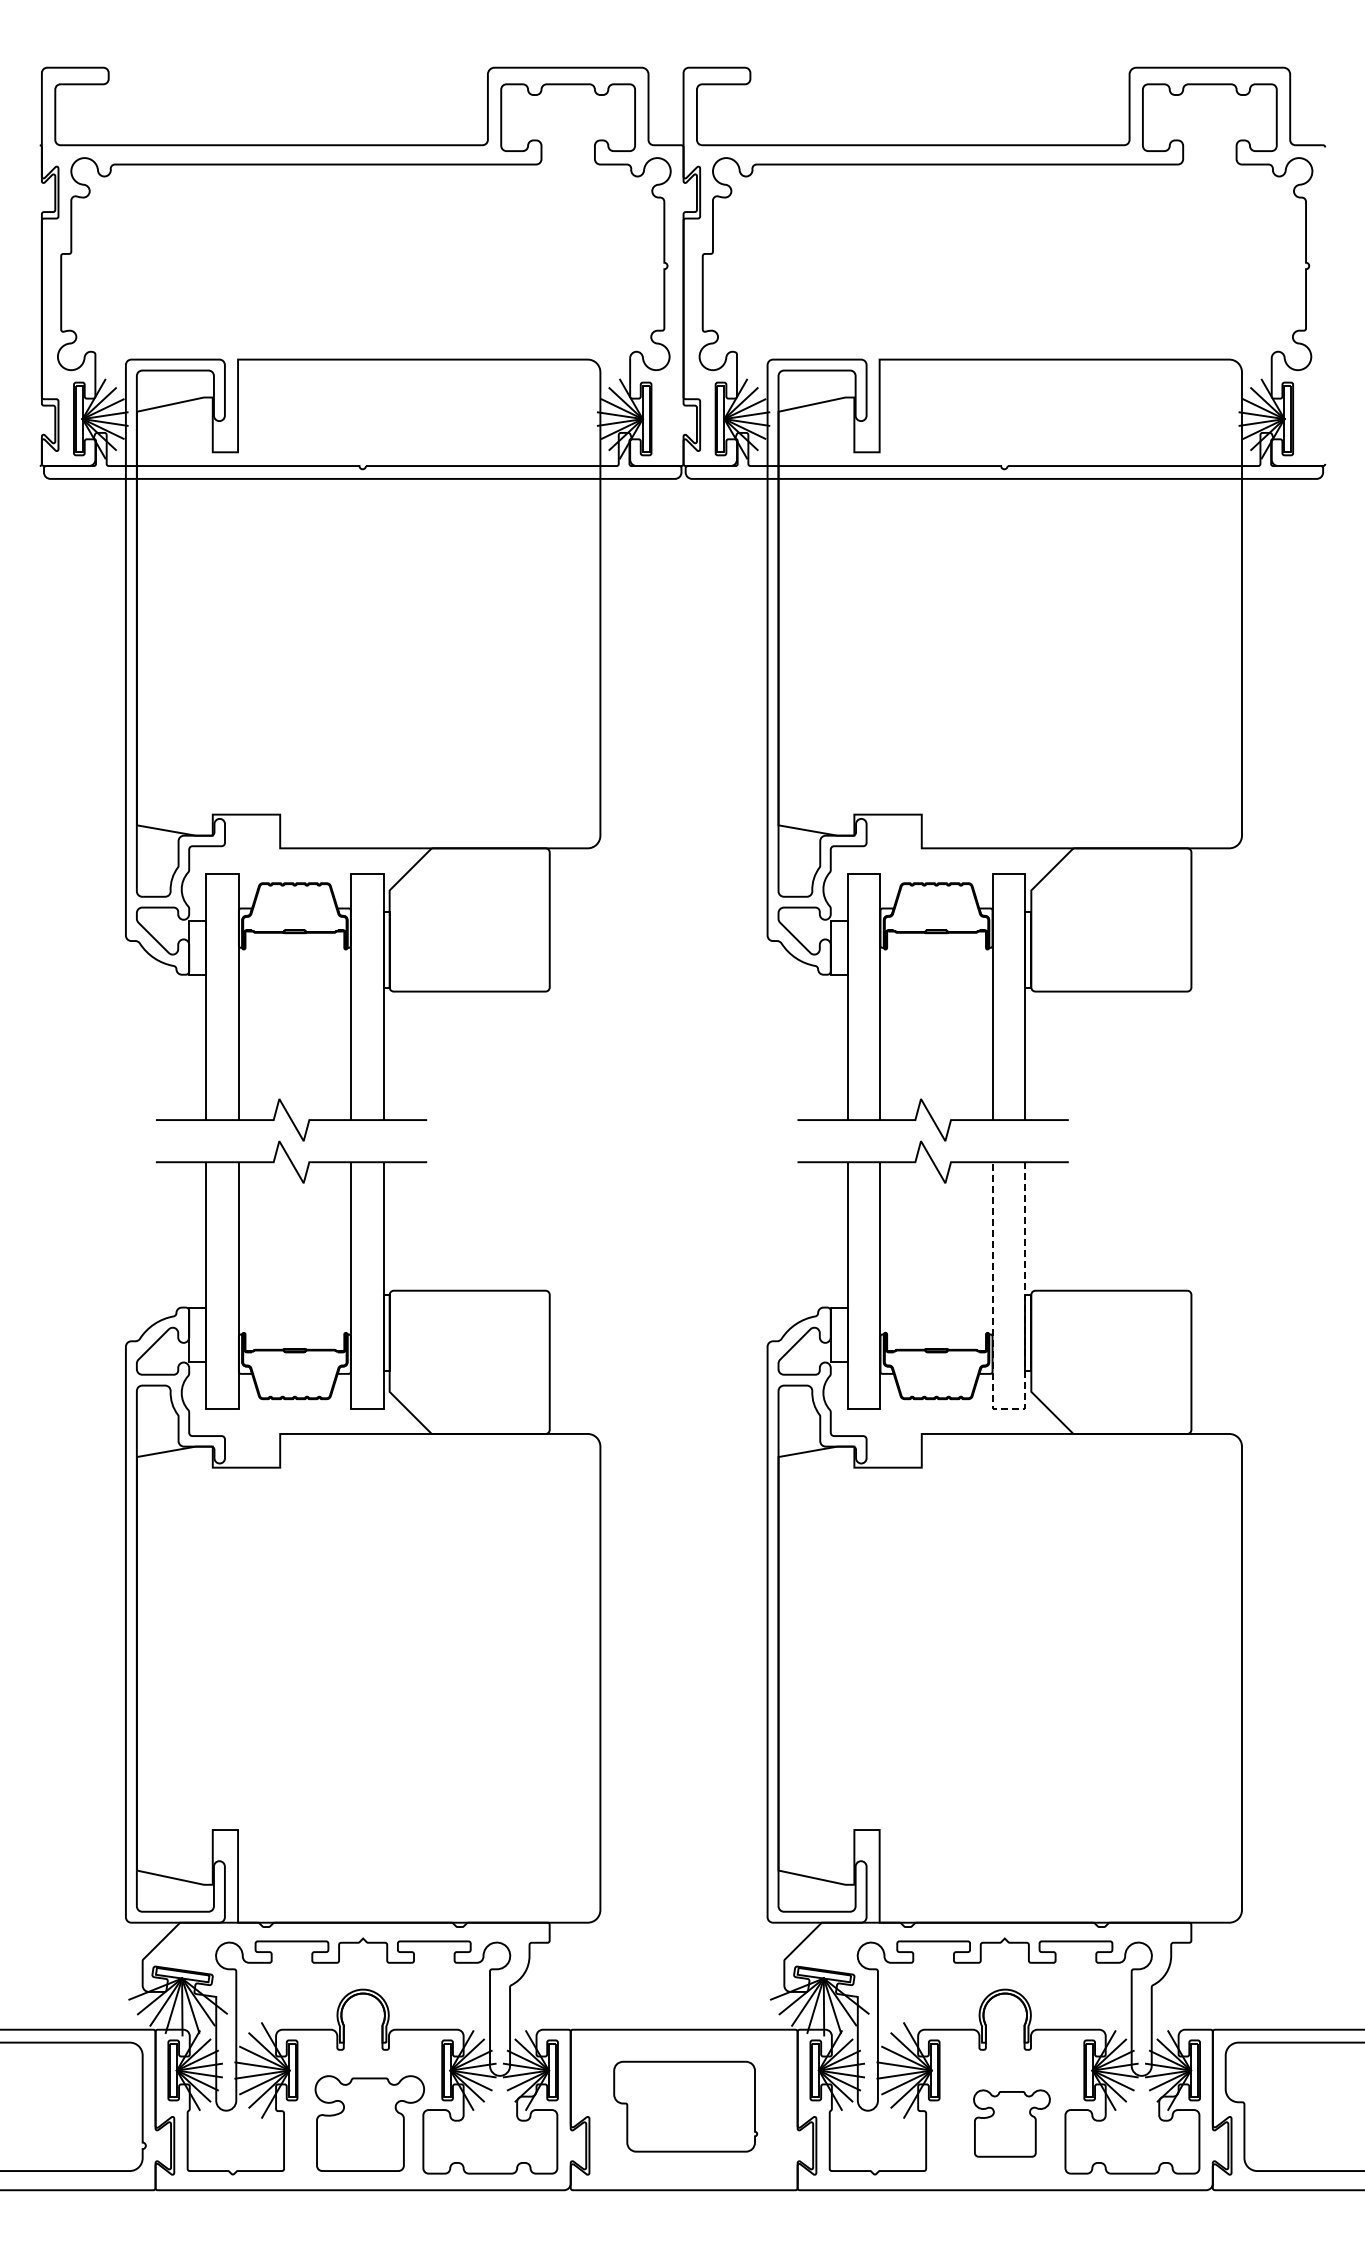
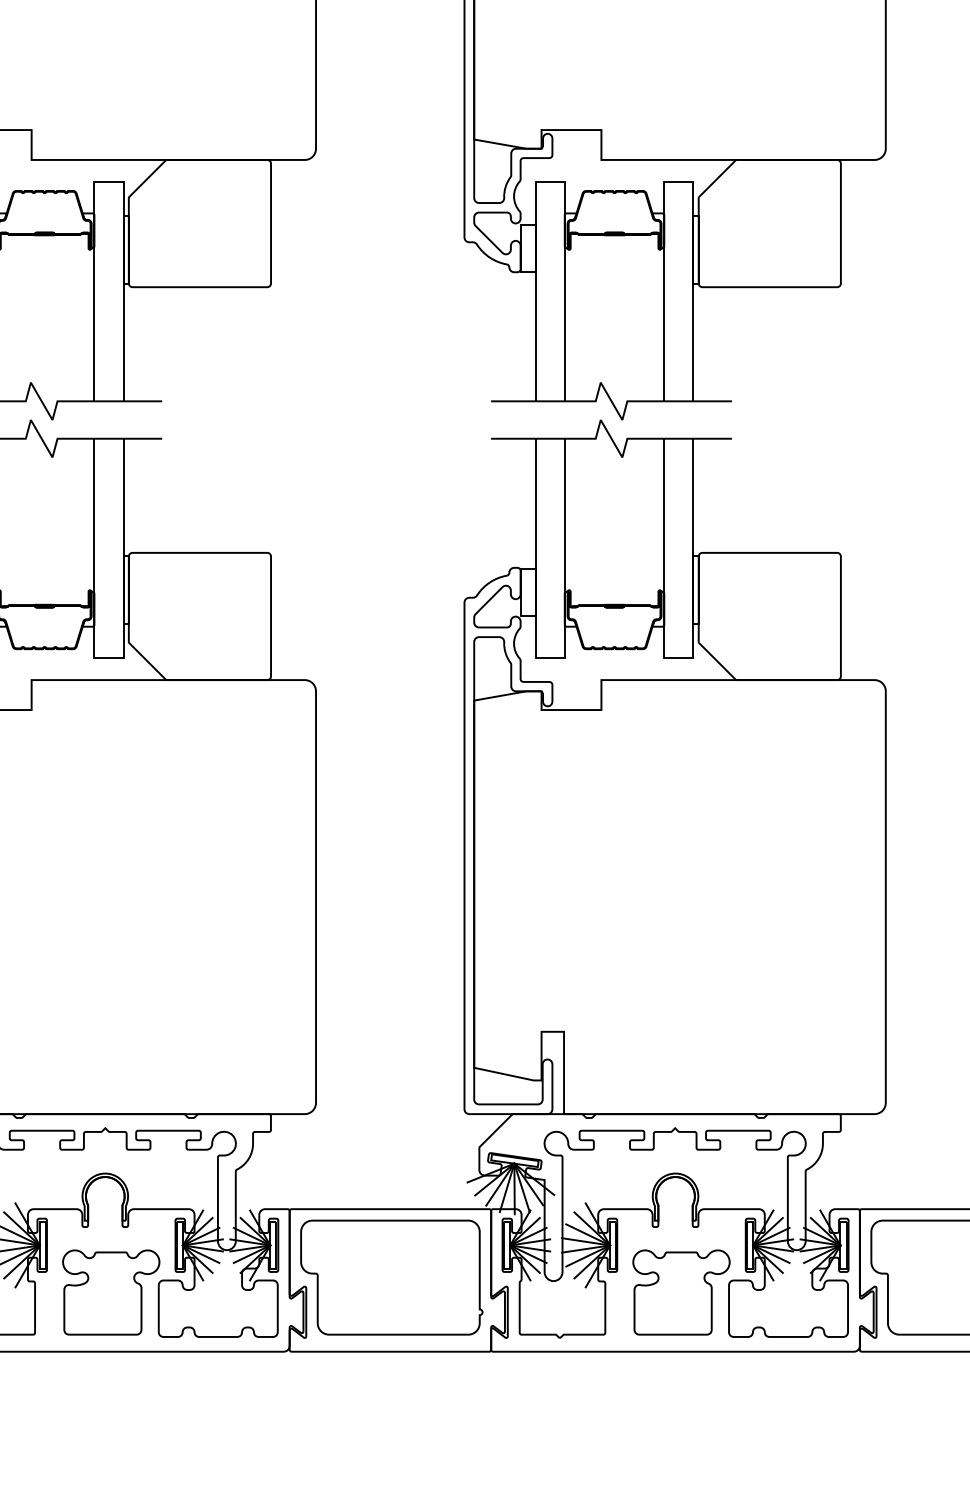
line: (1008, 1408) -> (678, 657), dashed -> solid
part: (685, 2106) -> (391, 1277), size x1.43
part: (1011, 2123) -> (681, 1292), size x1.43

